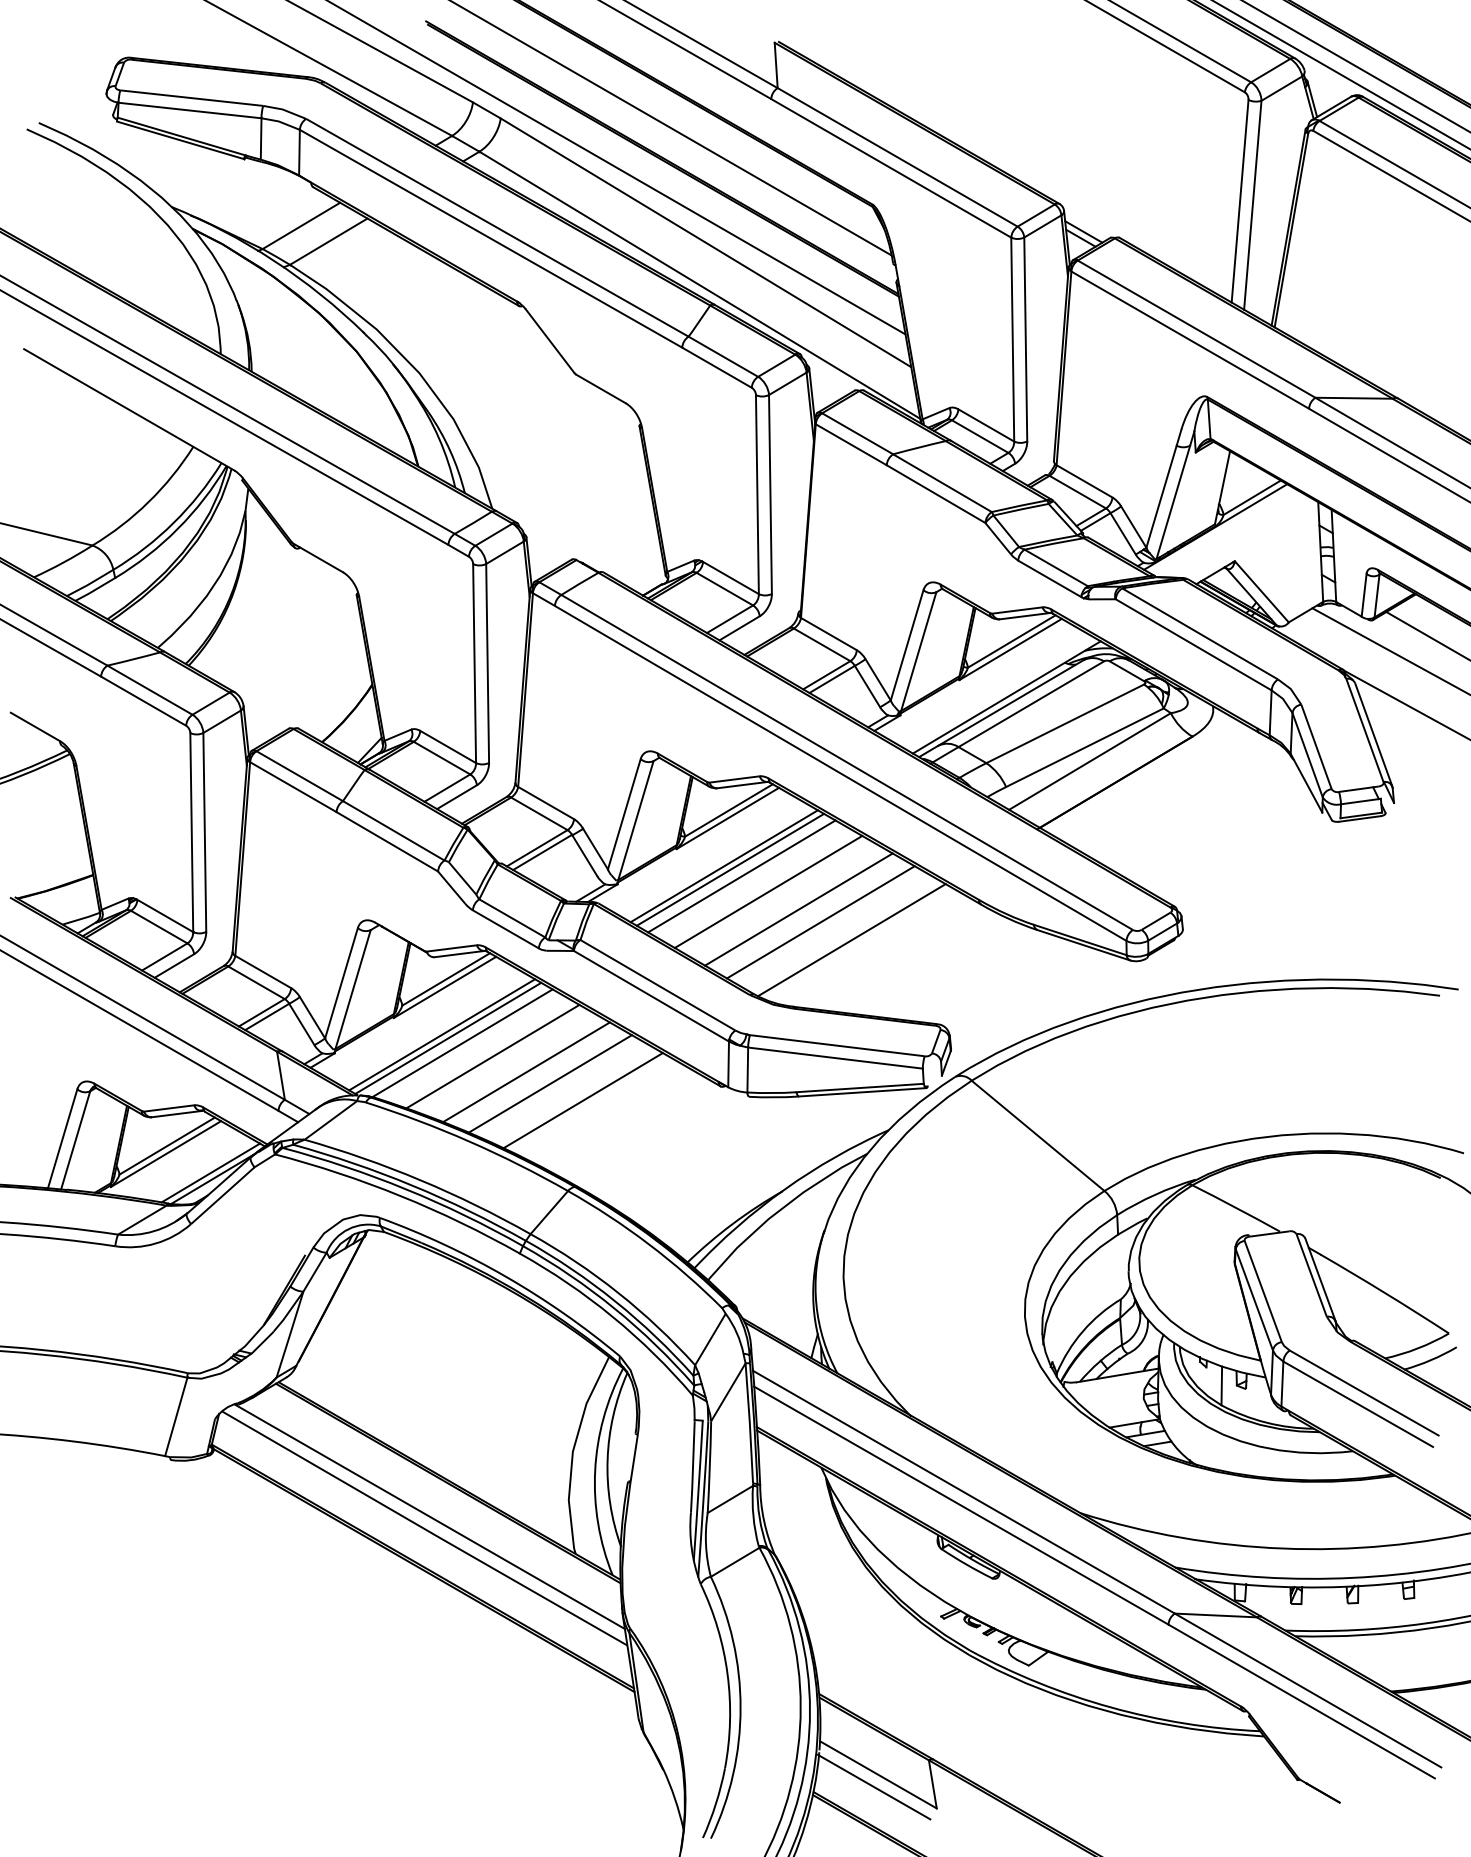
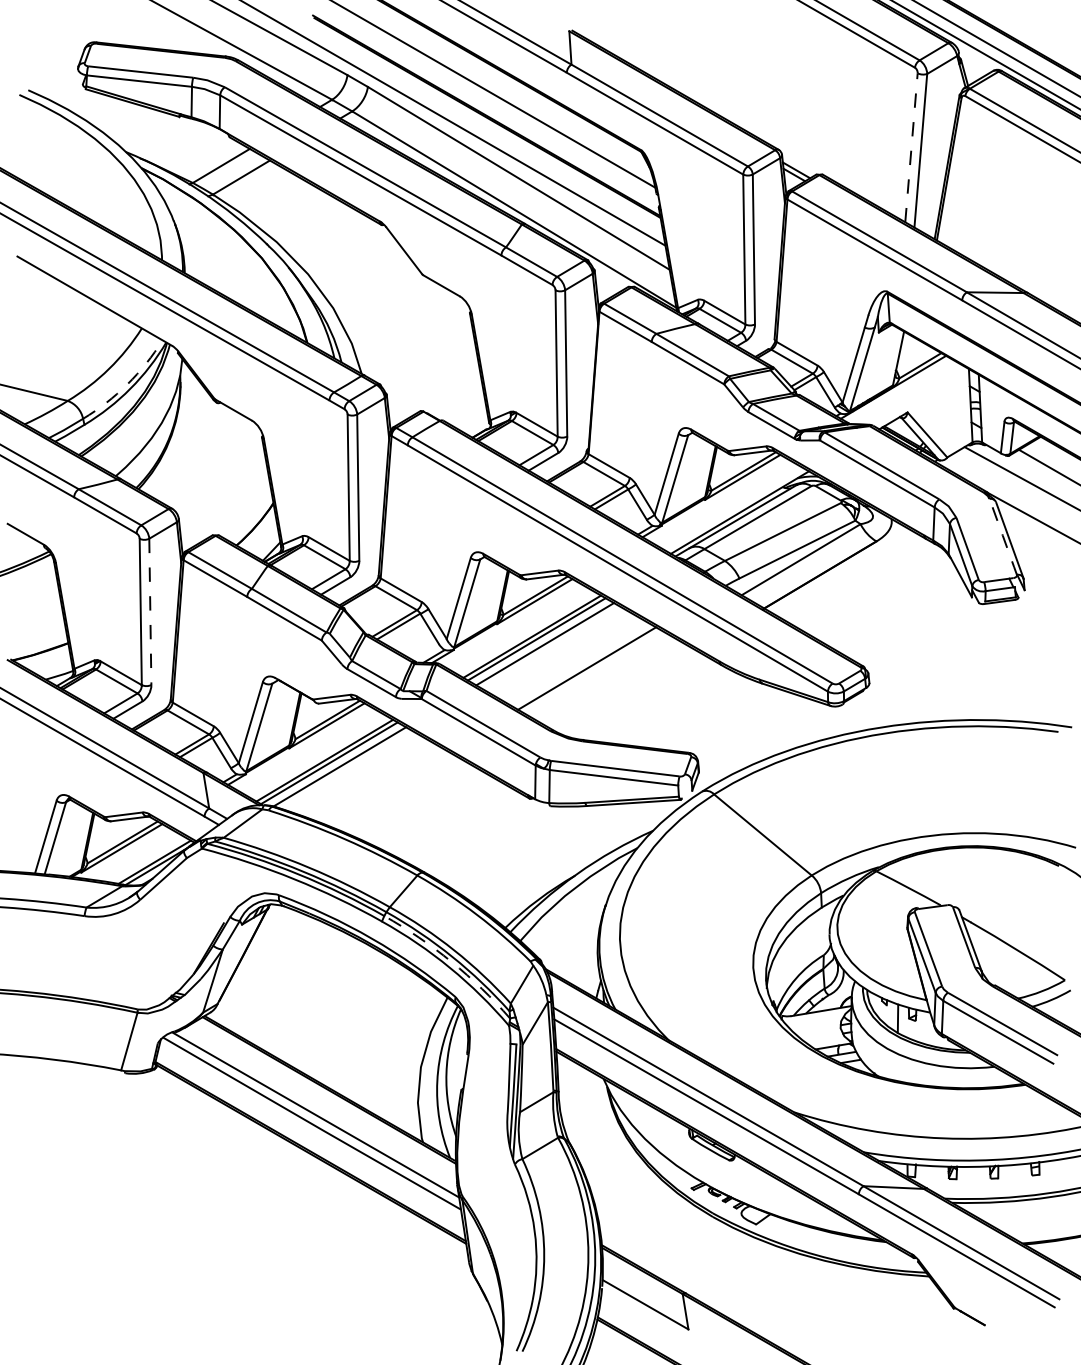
line: (1240, 201) -> (911, 148), solid -> dashed
arc: (173, 522) -> (127, 384), solid -> dashed
line: (1364, 730) -> (1002, 536), solid -> dashed
line: (204, 832) -> (150, 611), solid -> dashed
line: (768, 891) -> (564, 655), removed
line: (820, 922) -> (602, 678), removed
line: (851, 940) -> (625, 691), removed
line: (492, 1056) -> (361, 776), removed
line: (525, 1072) -> (386, 788), removed
line: (549, 1083) -> (403, 796), removed
line: (582, 1100) -> (428, 808), removed
arc: (614, 1308) -> (451, 961), solid -> dashed
line: (873, 1786) -> (641, 1313), removed

